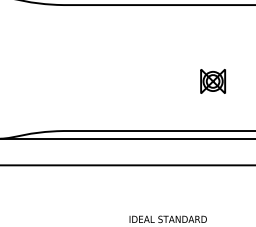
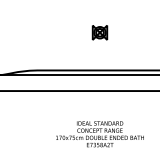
part: (212, 81) -> (99, 32), moved

